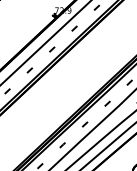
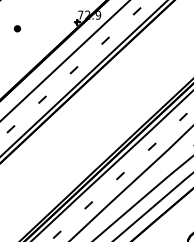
part: (11, 19) -> (16, 28), added

